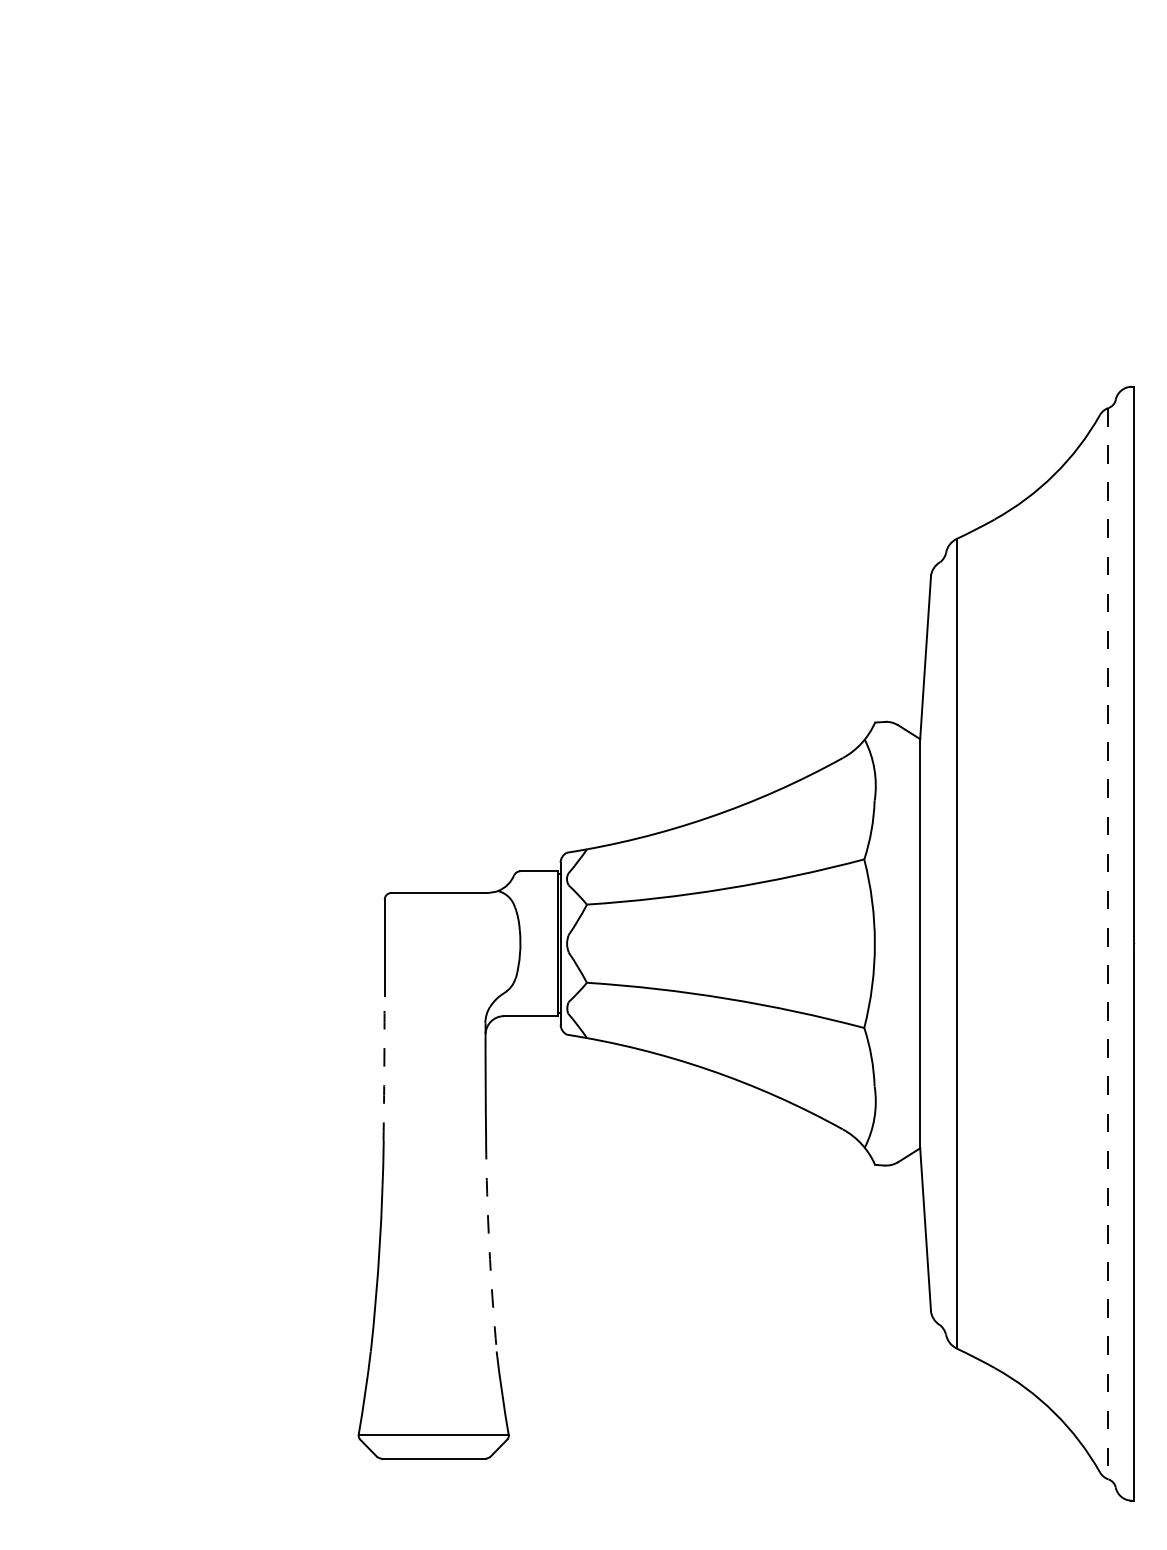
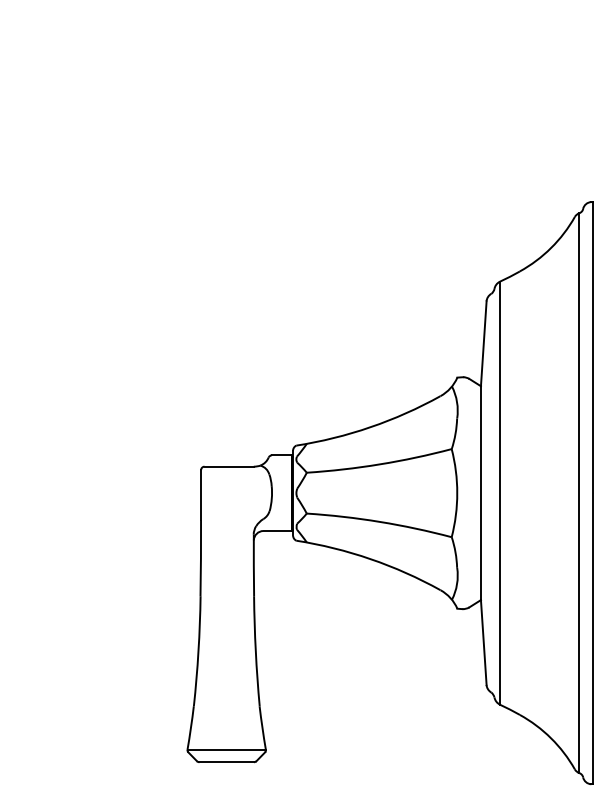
line: (1108, 944) -> (579, 493), dashed -> solid
arc: (383, 1068) -> (200, 558), dashed -> solid
arc: (488, 1246) -> (255, 651), dashed -> solid

